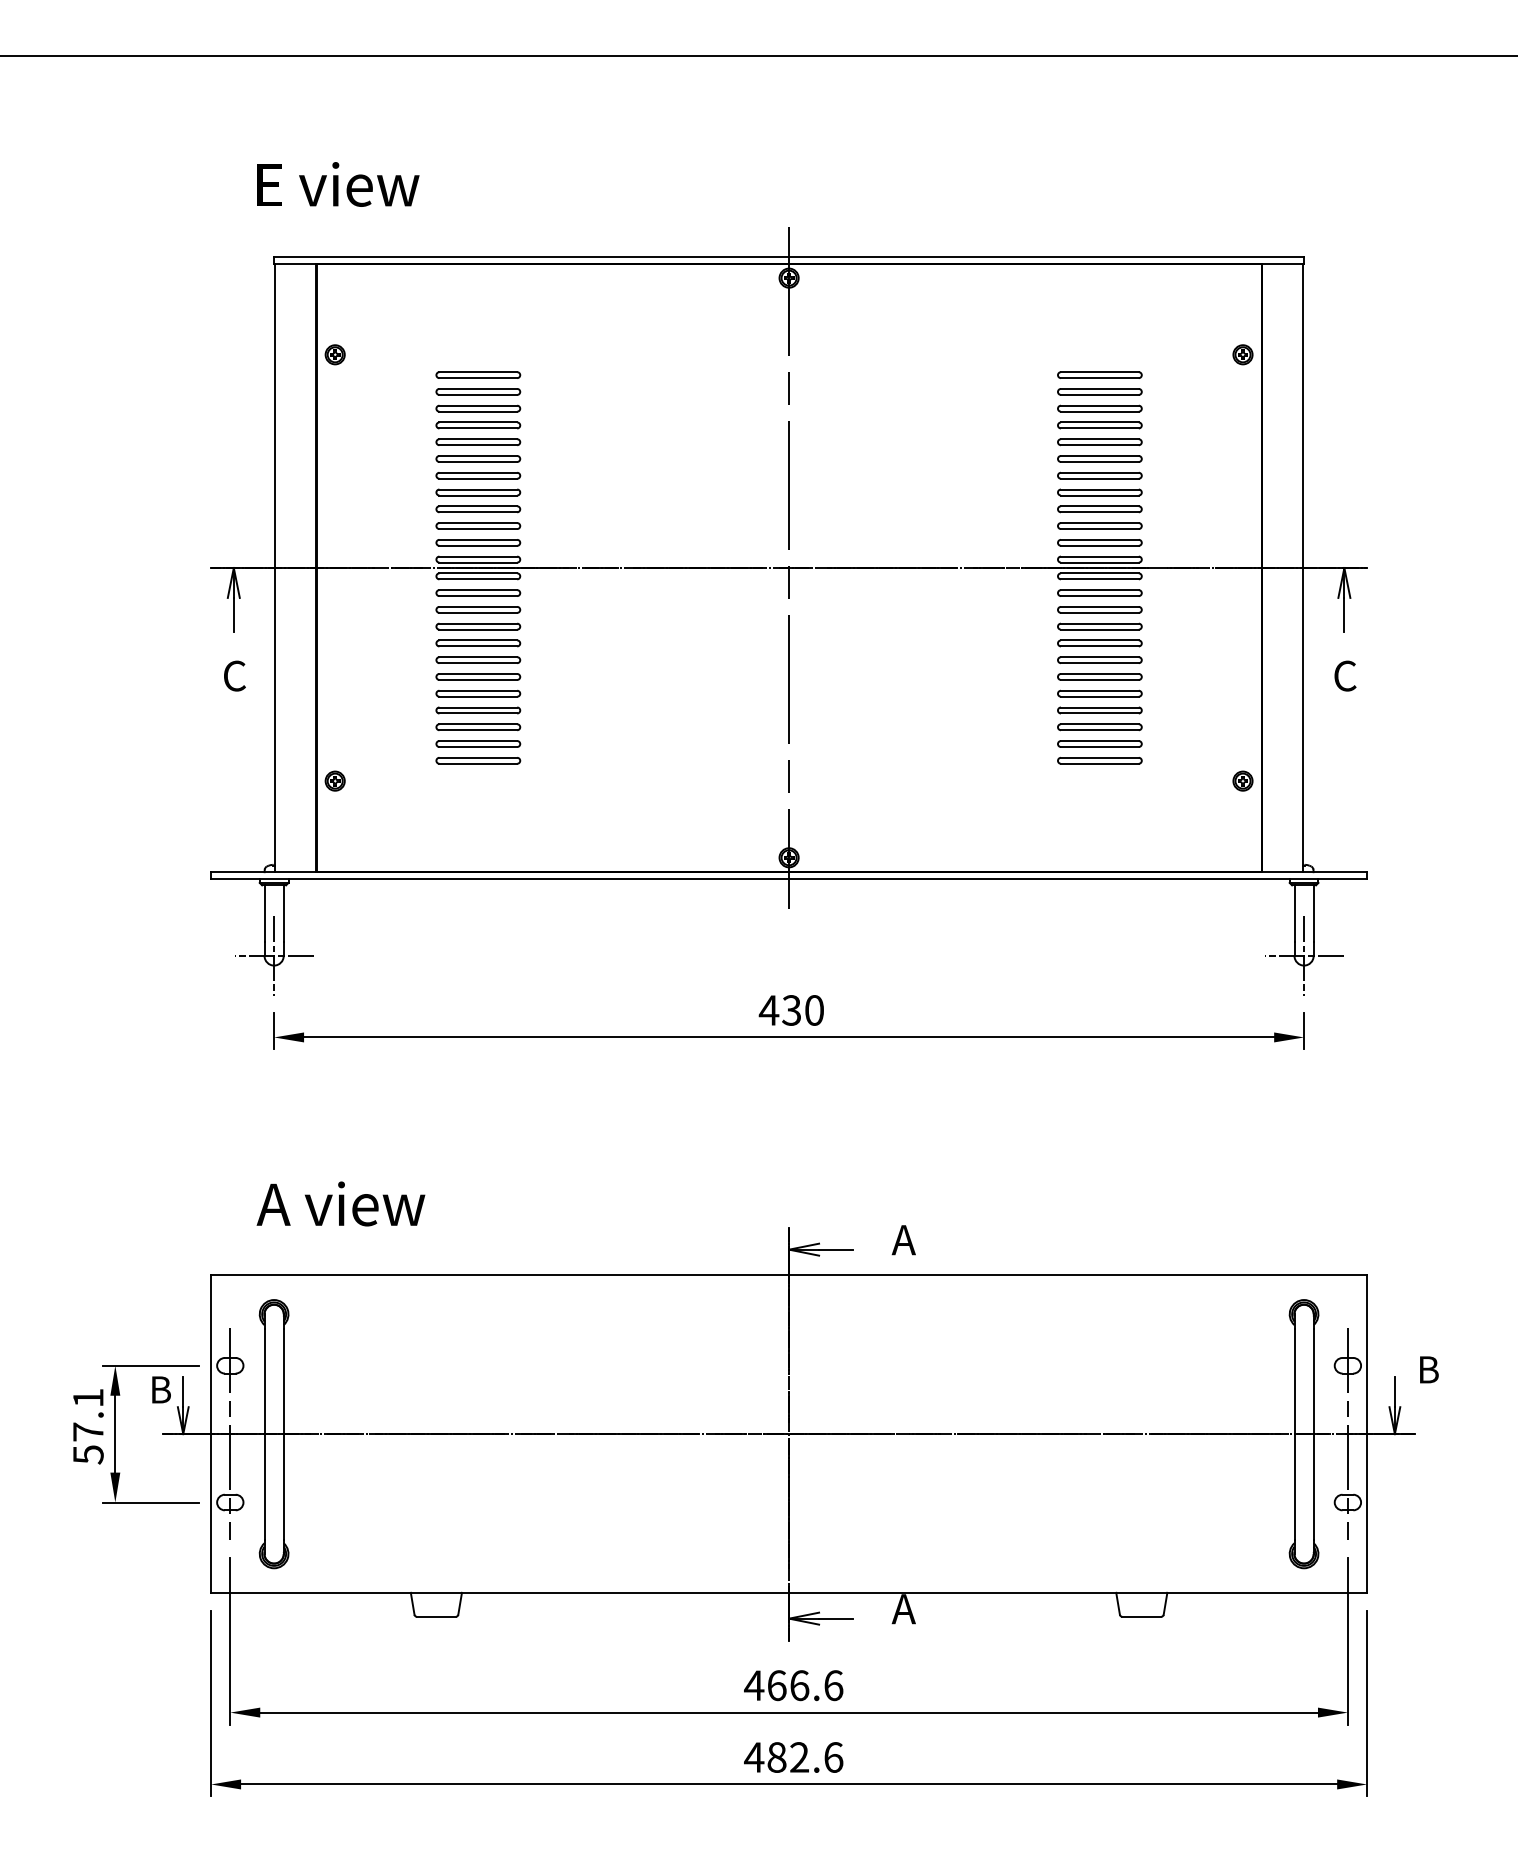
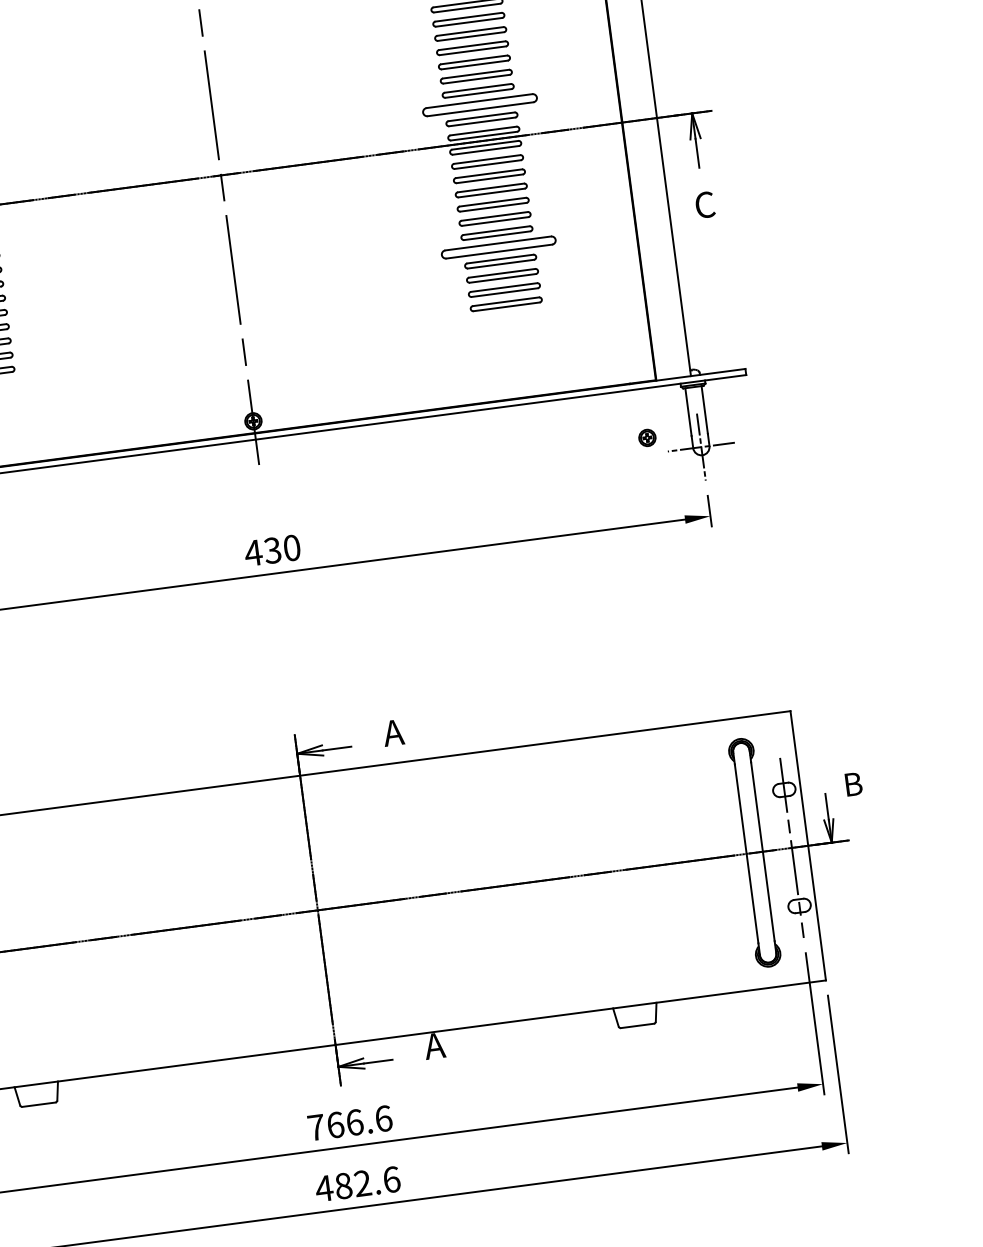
part: (1099, 525) -> (479, 104), size x1.6
part: (1099, 693) -> (498, 247), size x1.6
part: (1242, 780) -> (646, 437), moved
text: (754, 1685) -> (316, 1127), 466.6 -> 766.6

